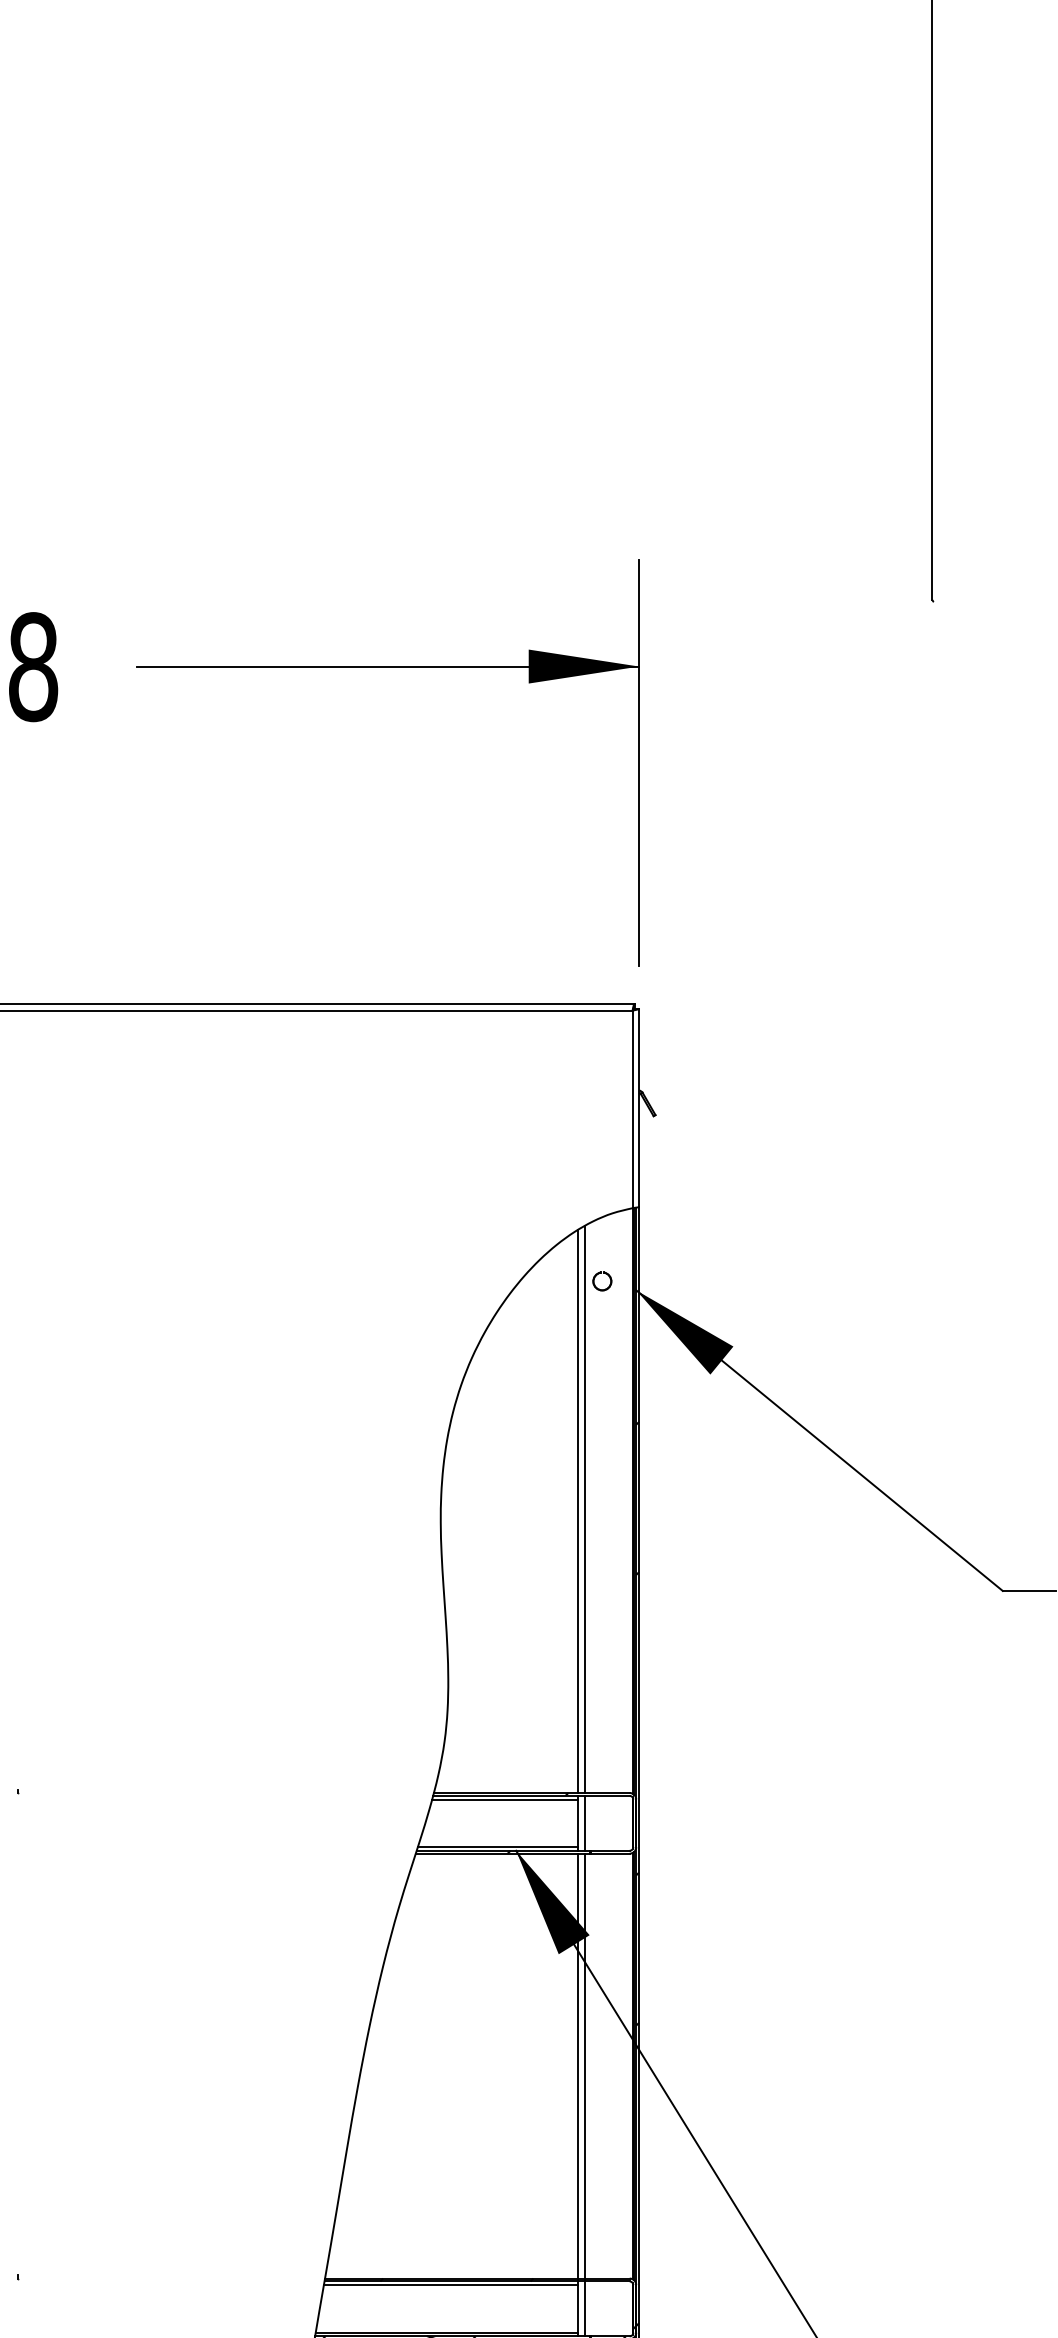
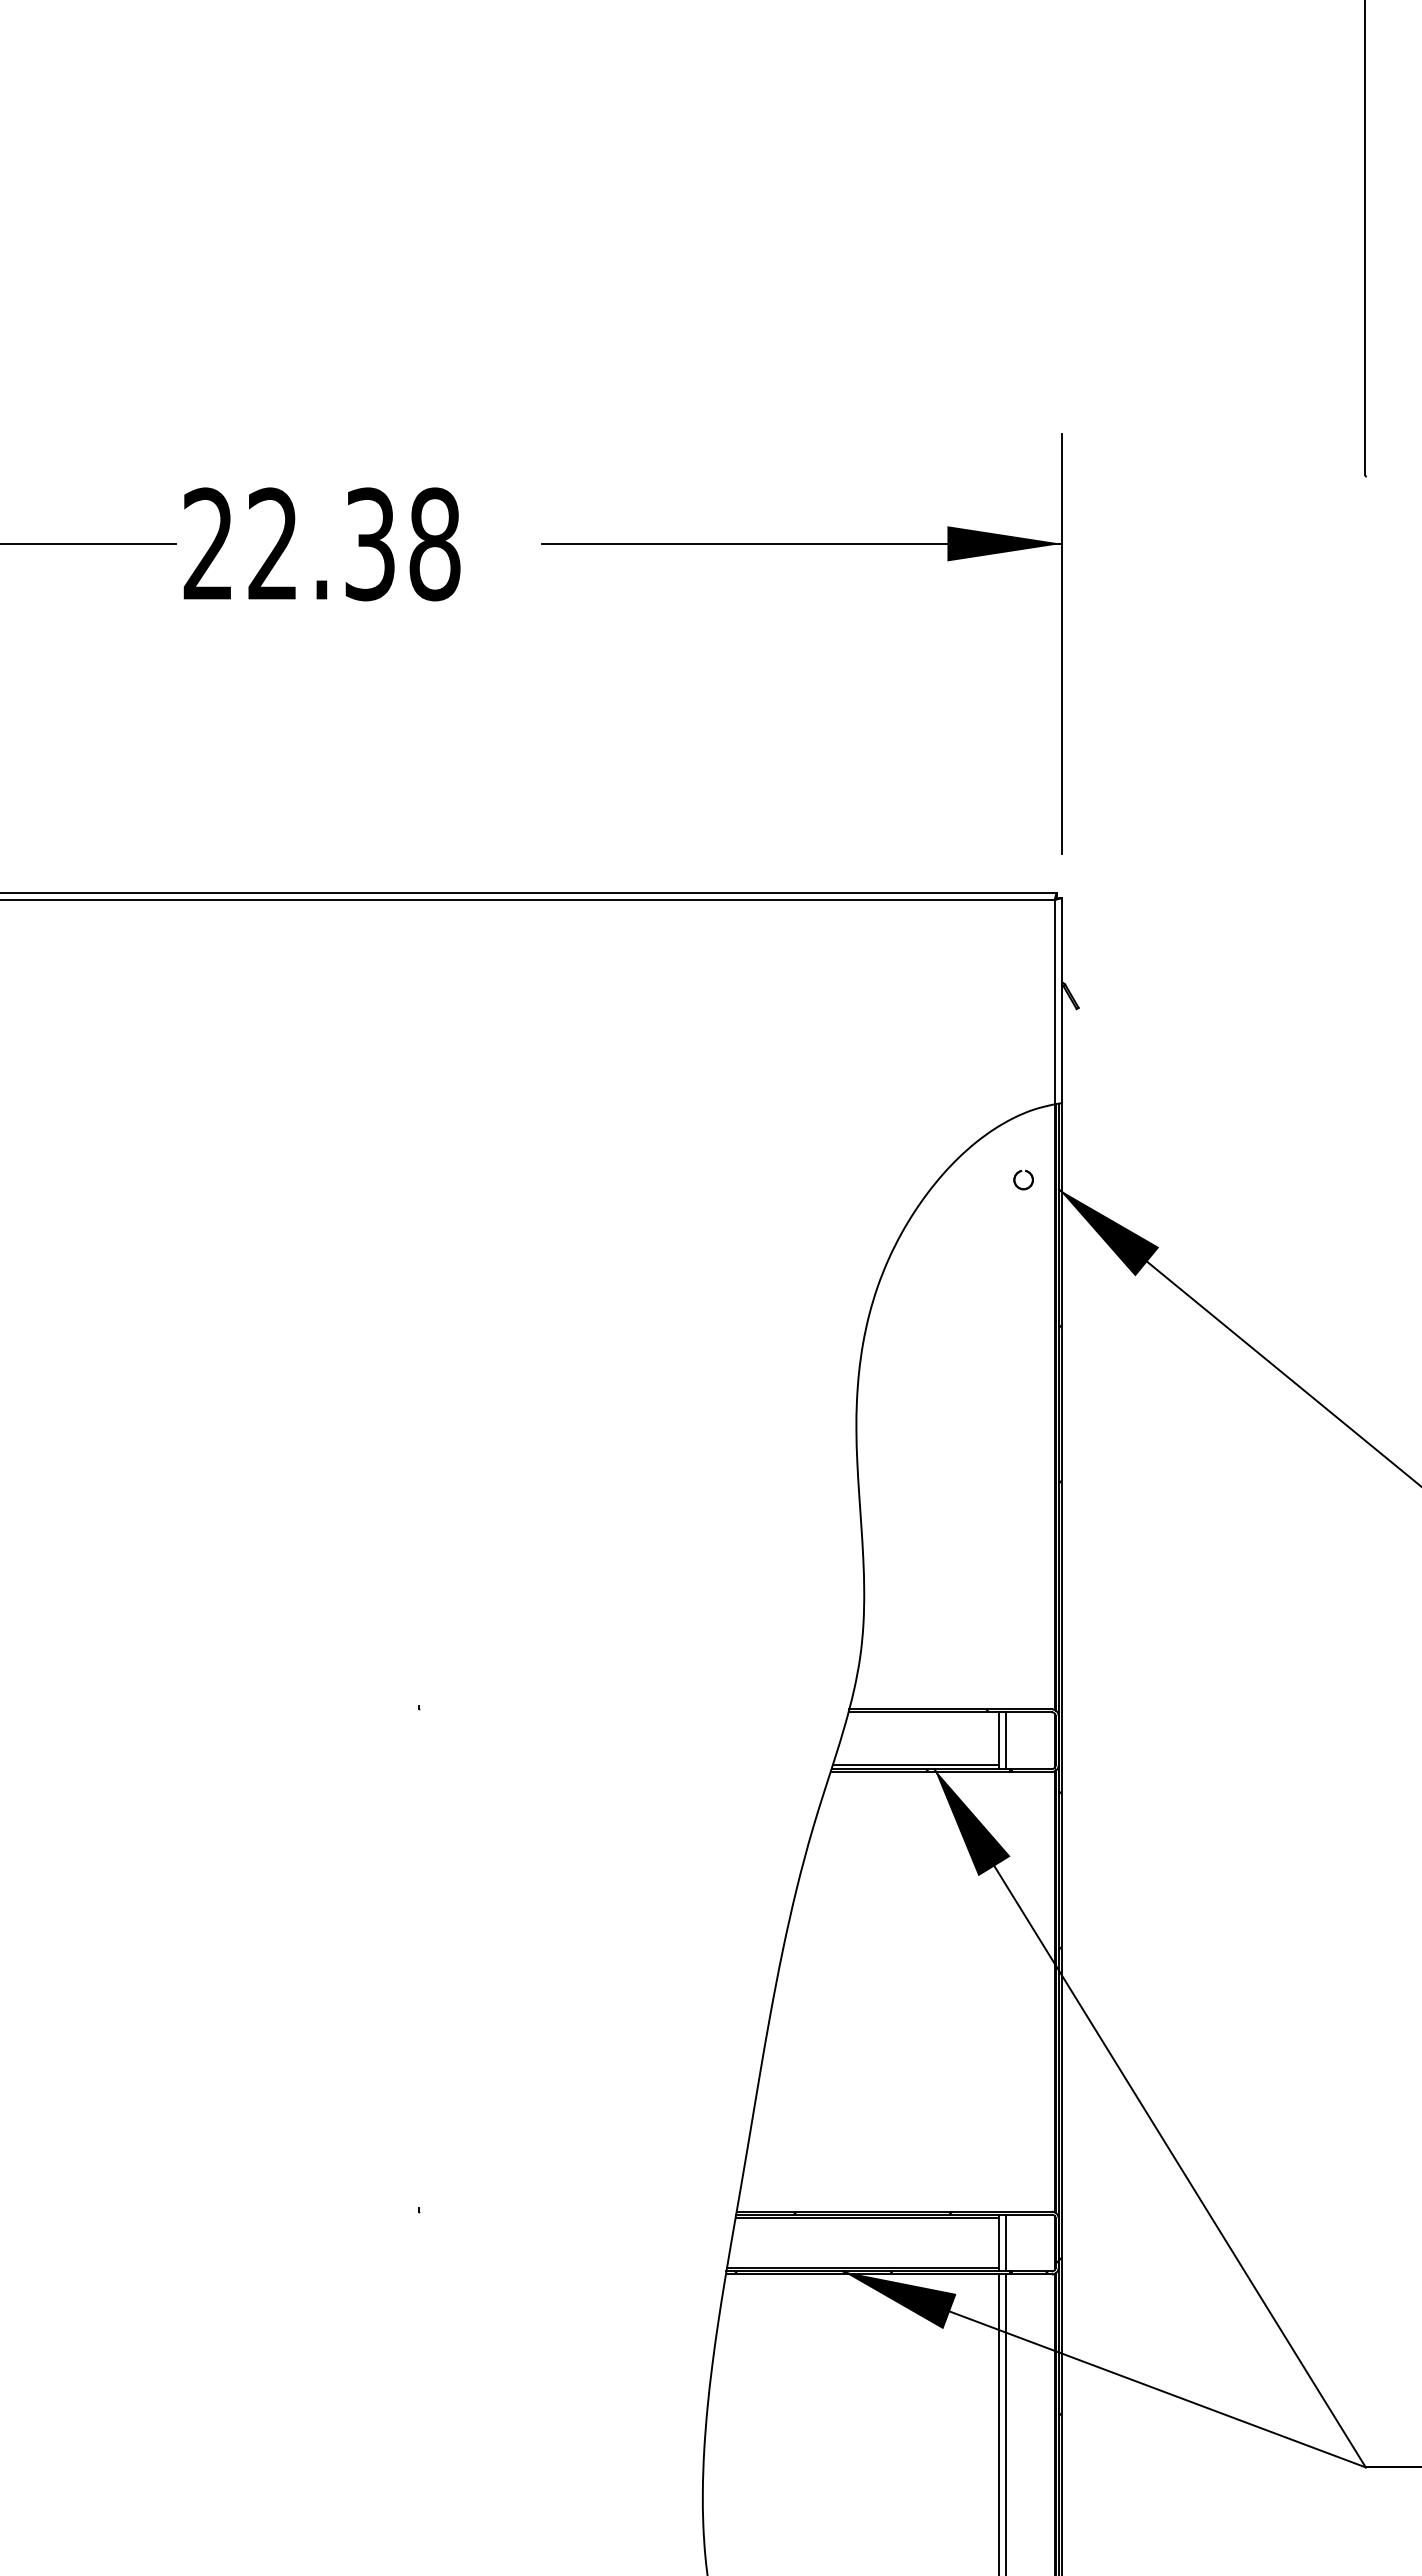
line: (584, 1509) -> (1005, 1415), removed
line: (578, 1510) -> (998, 1417), removed
line: (504, 1799) -> (922, 1716), removed
line: (578, 2065) -> (998, 1991), removed
line: (584, 2065) -> (1005, 1991), removed

